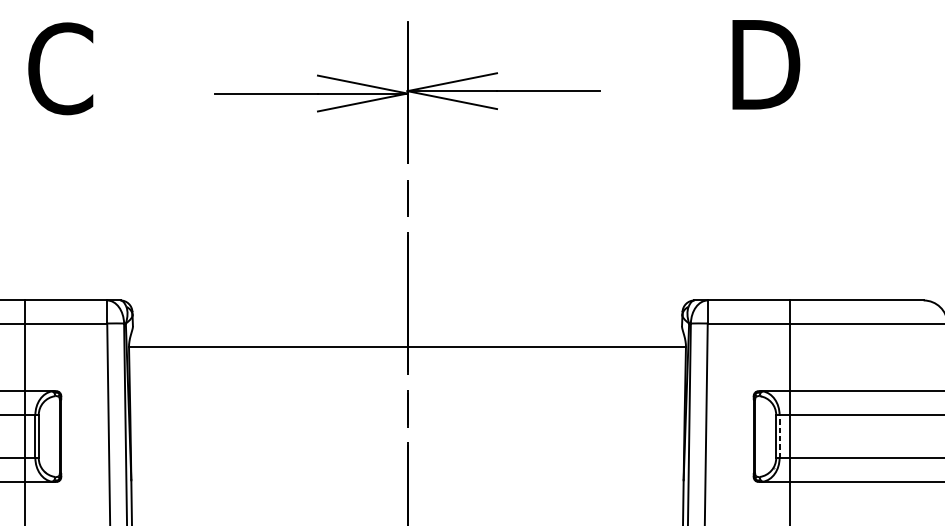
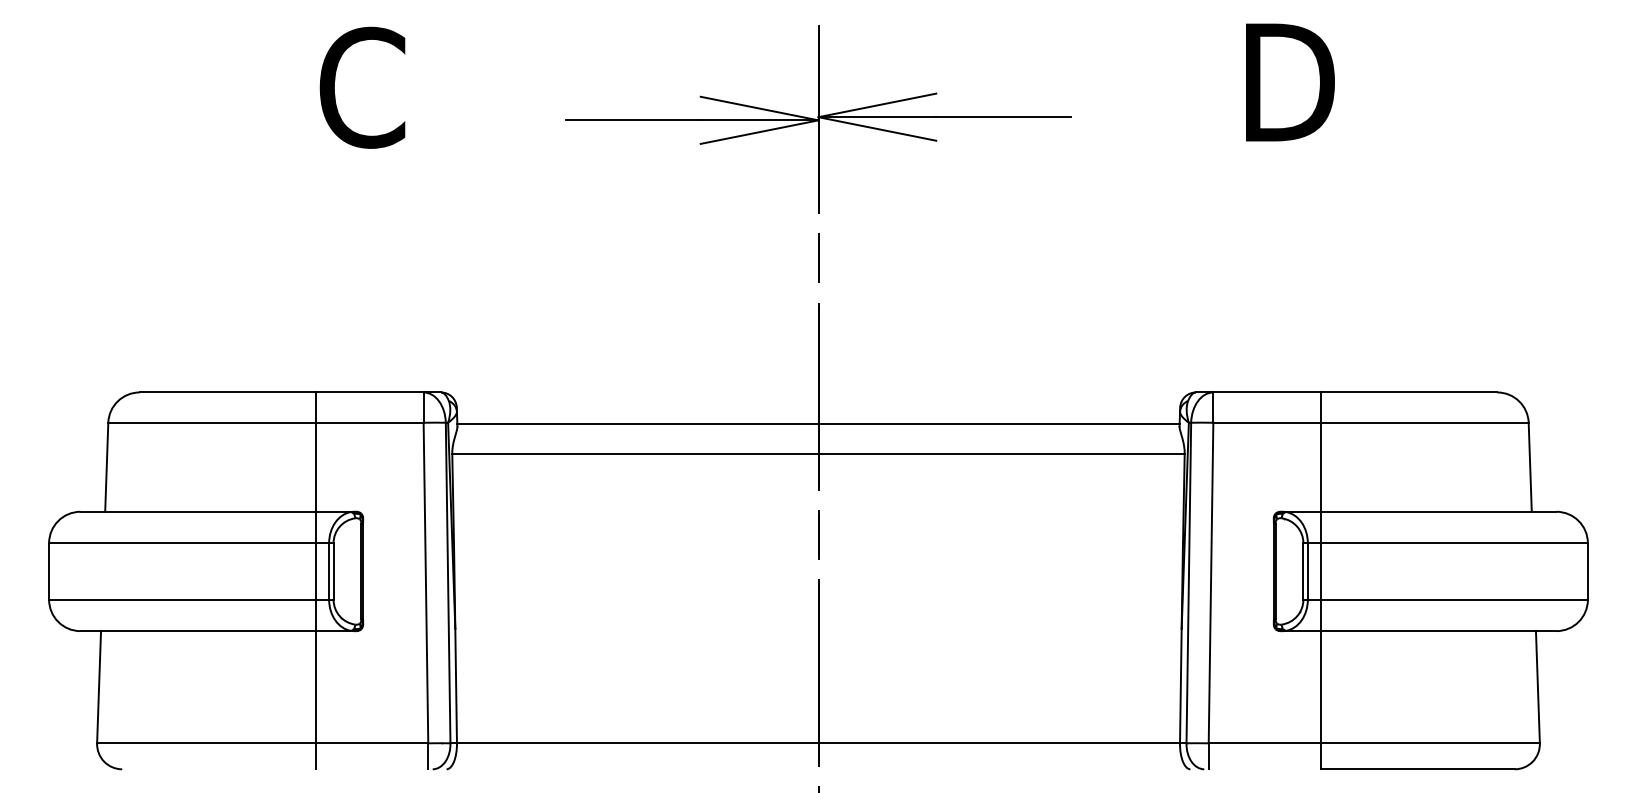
line: (407, 324) -> (818, 423), added
line: (779, 435) -> (1307, 570), dashed -> solid

